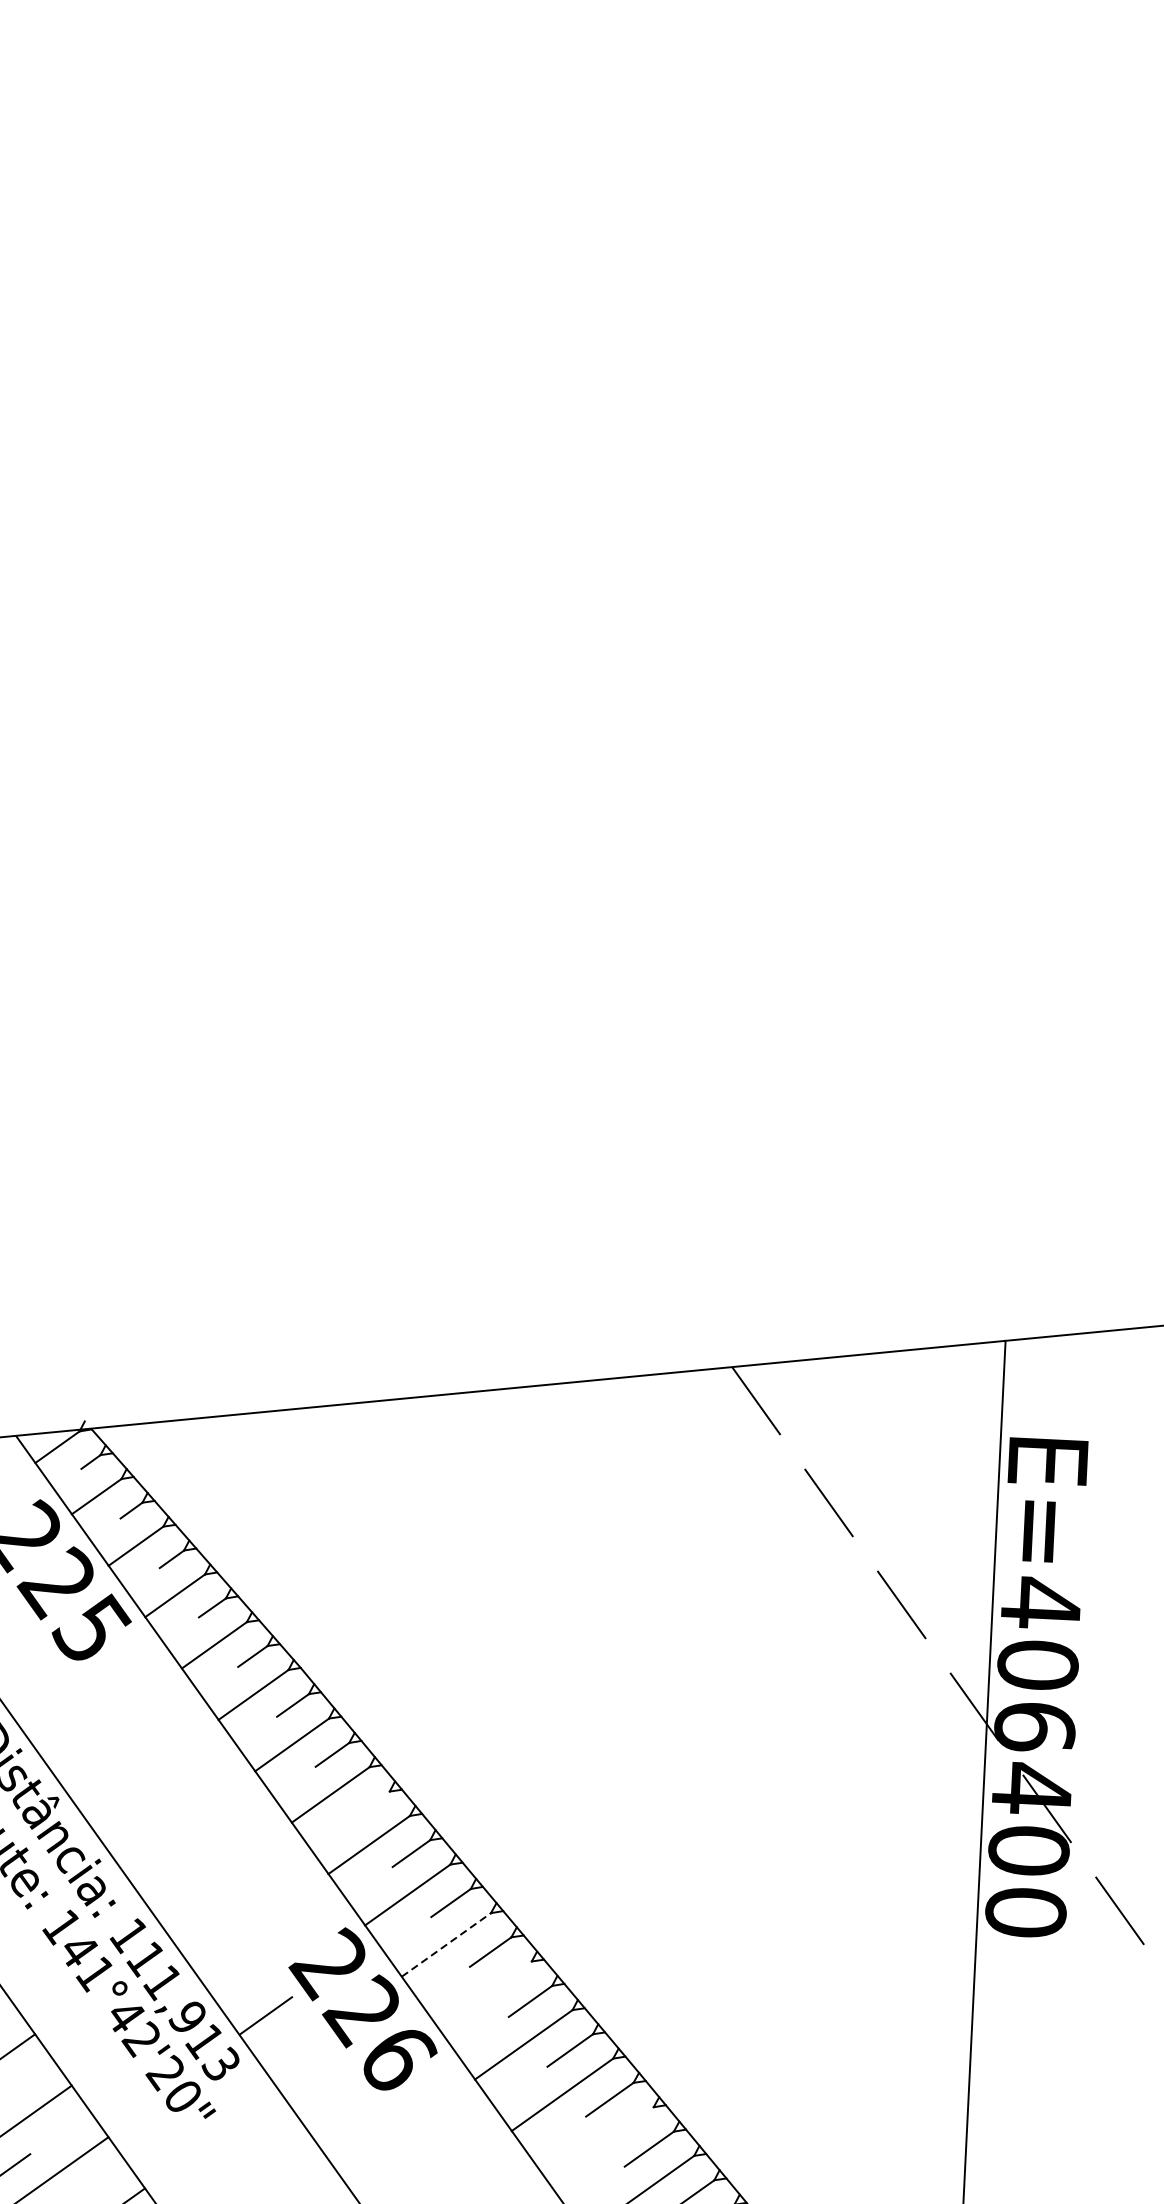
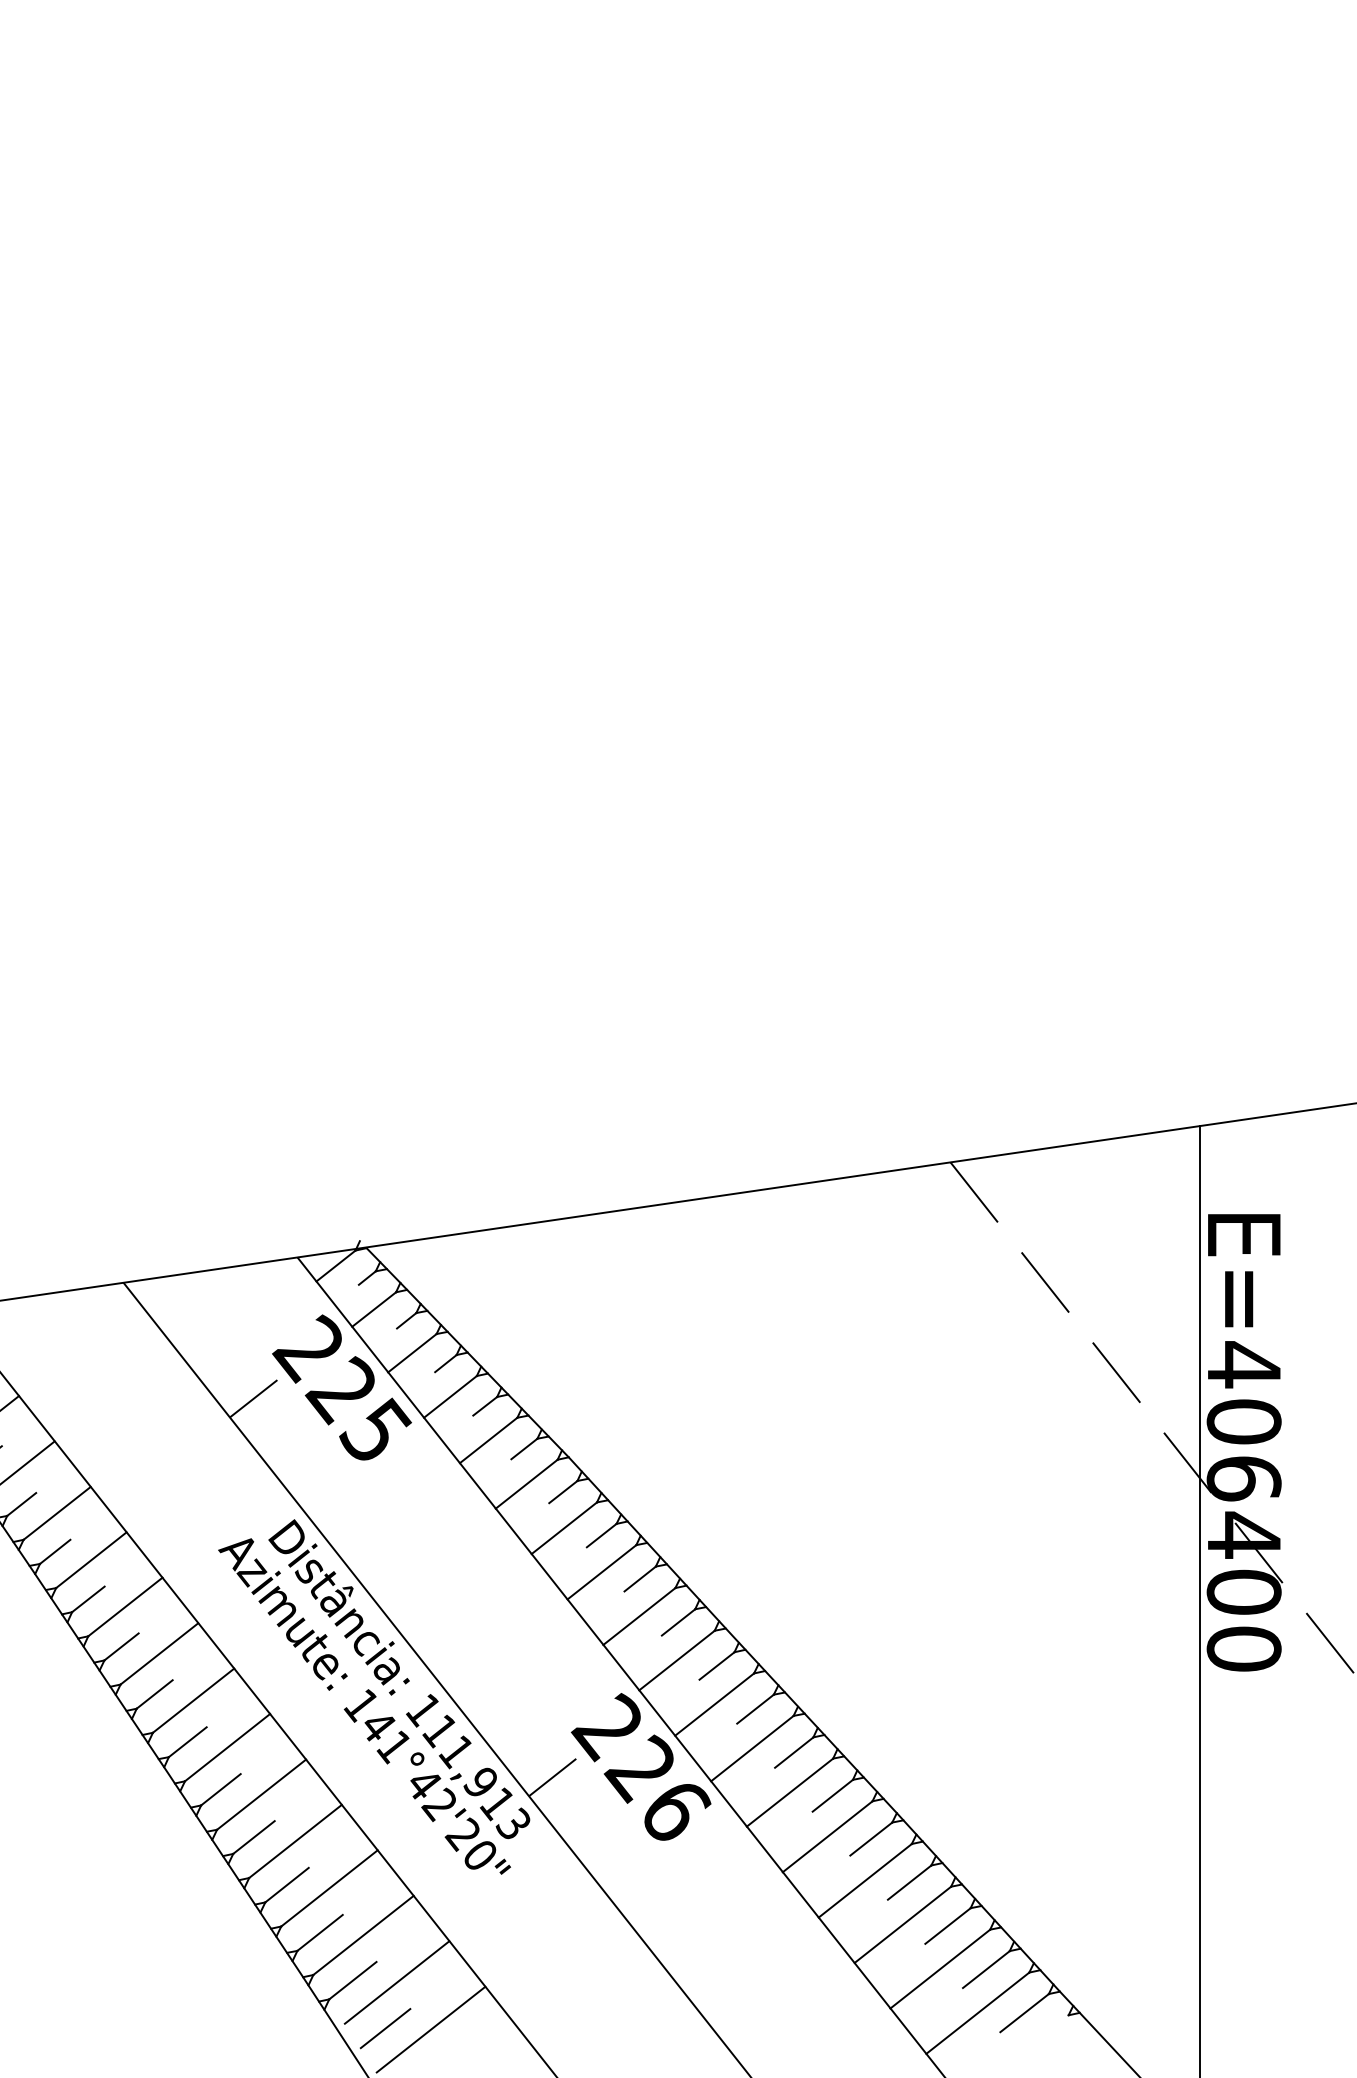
line: (371, 1803) -> (639, 1578), added
line: (447, 1944) -> (715, 1704), dashed -> solid
line: (485, 1994) -> (752, 1748), added
line: (600, 2144) -> (864, 1880), added

